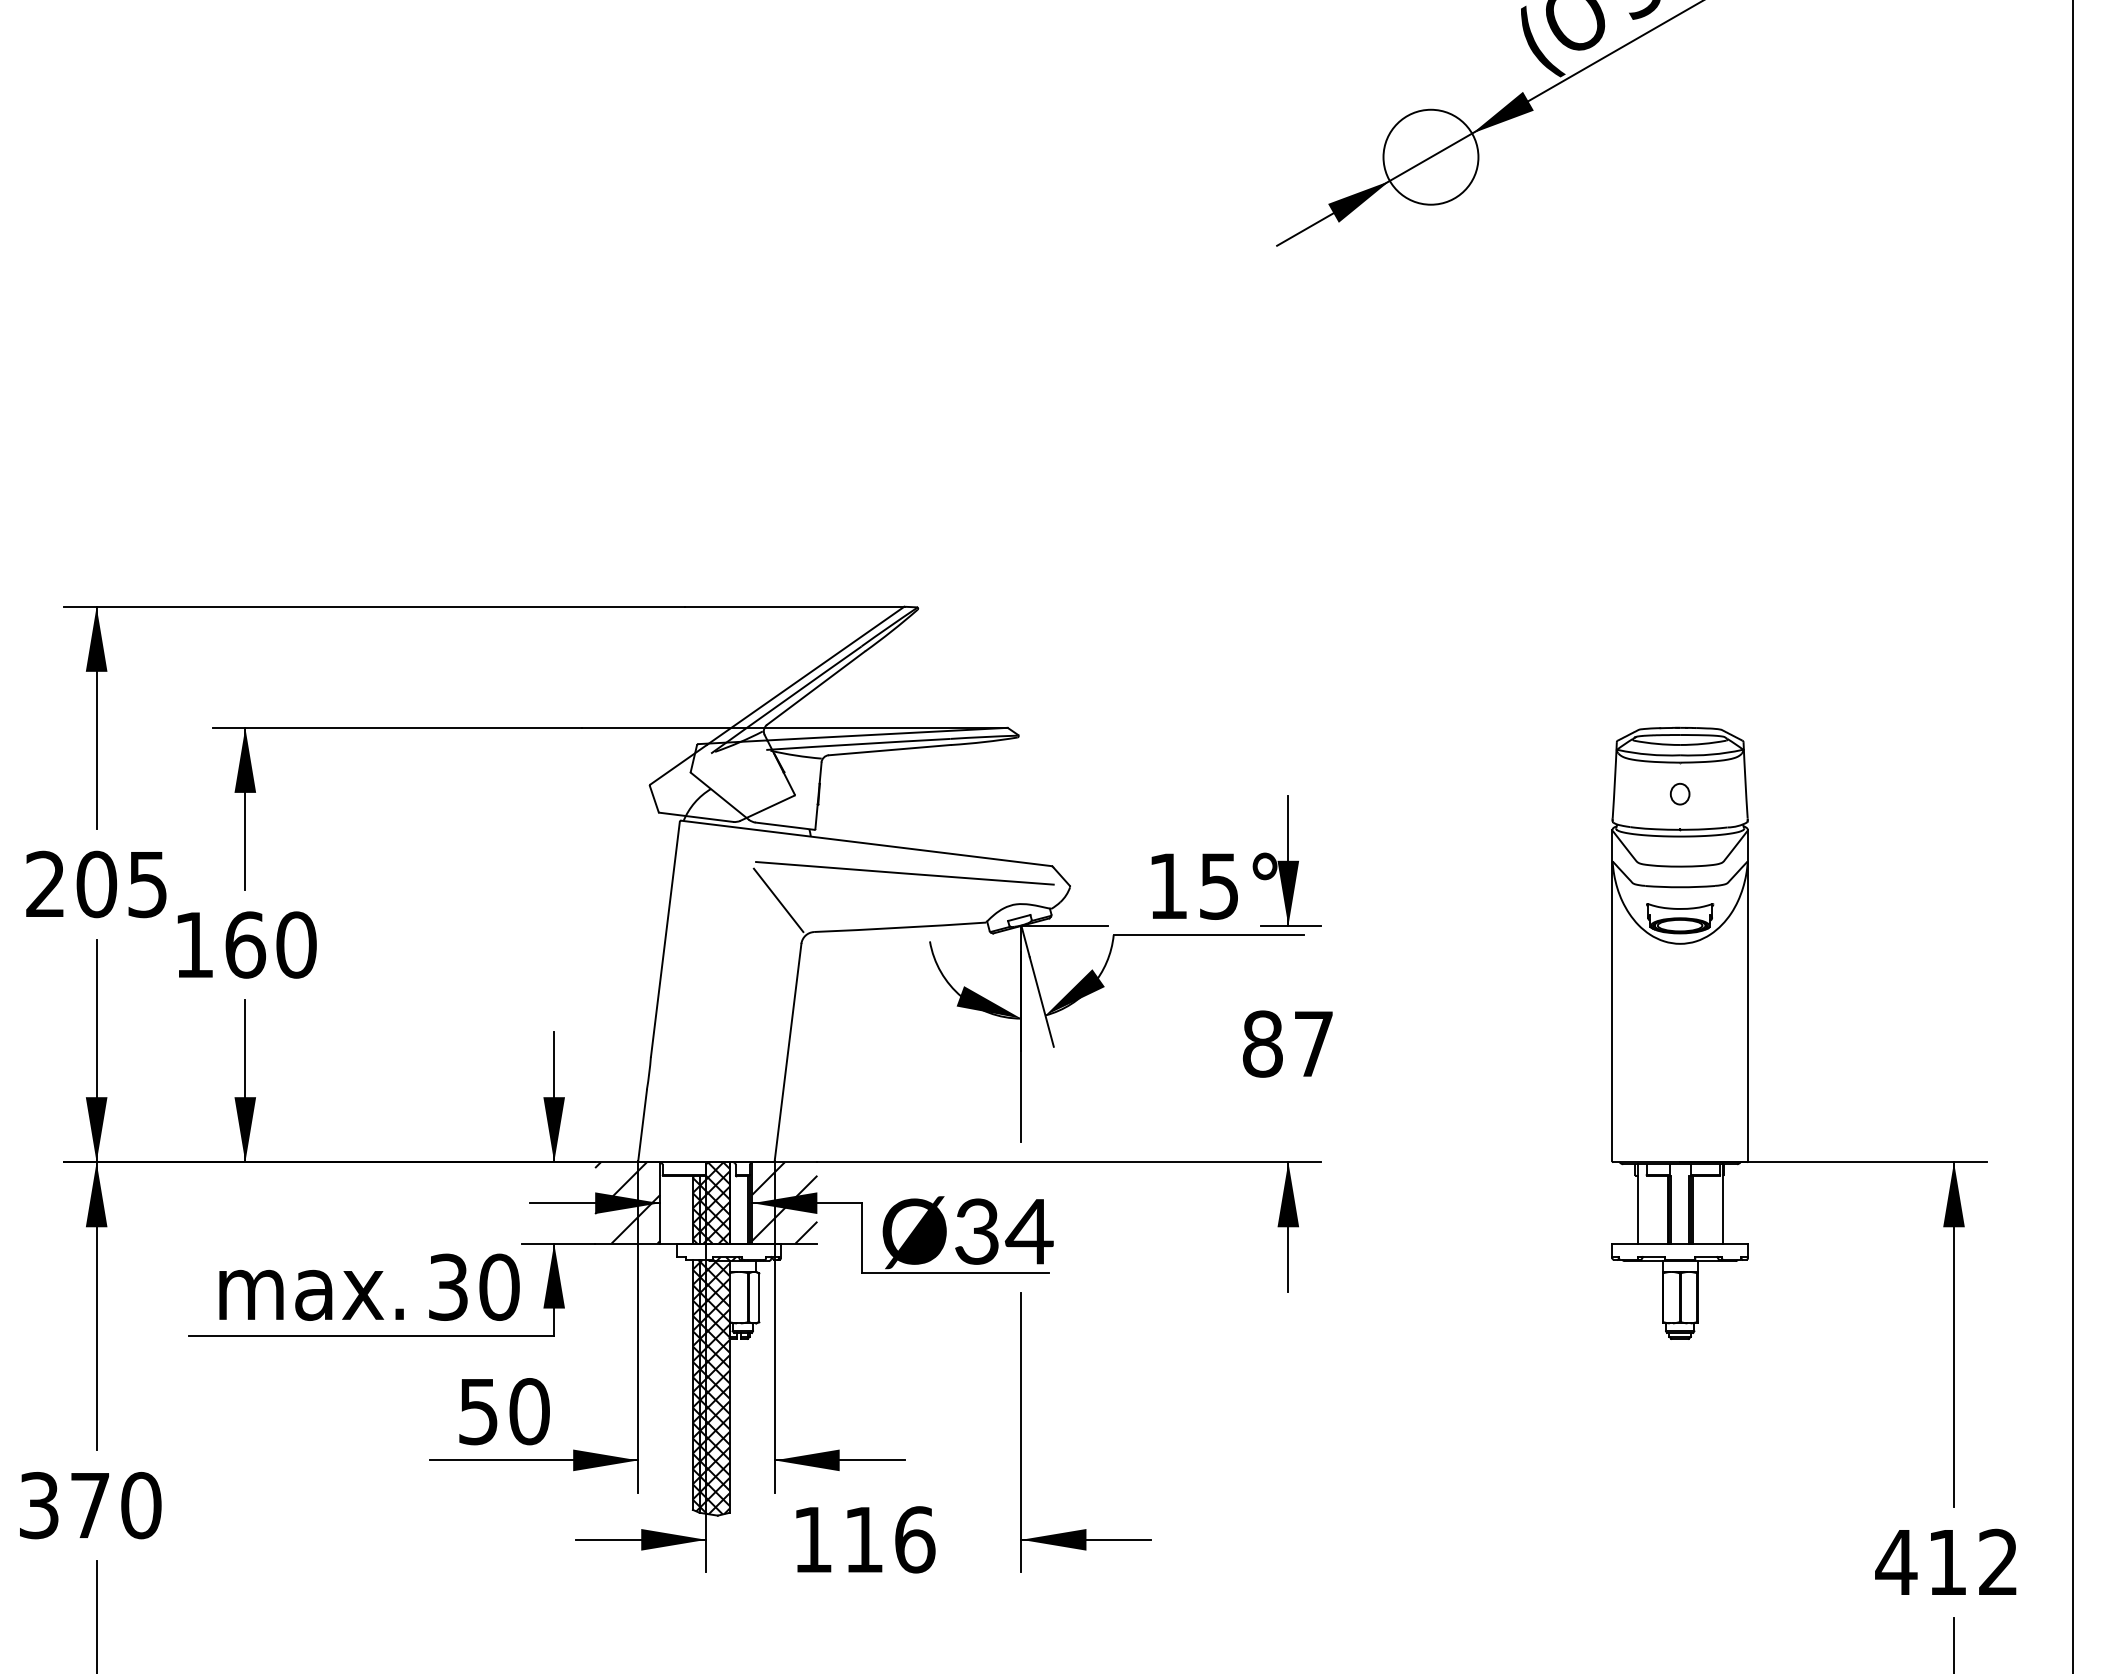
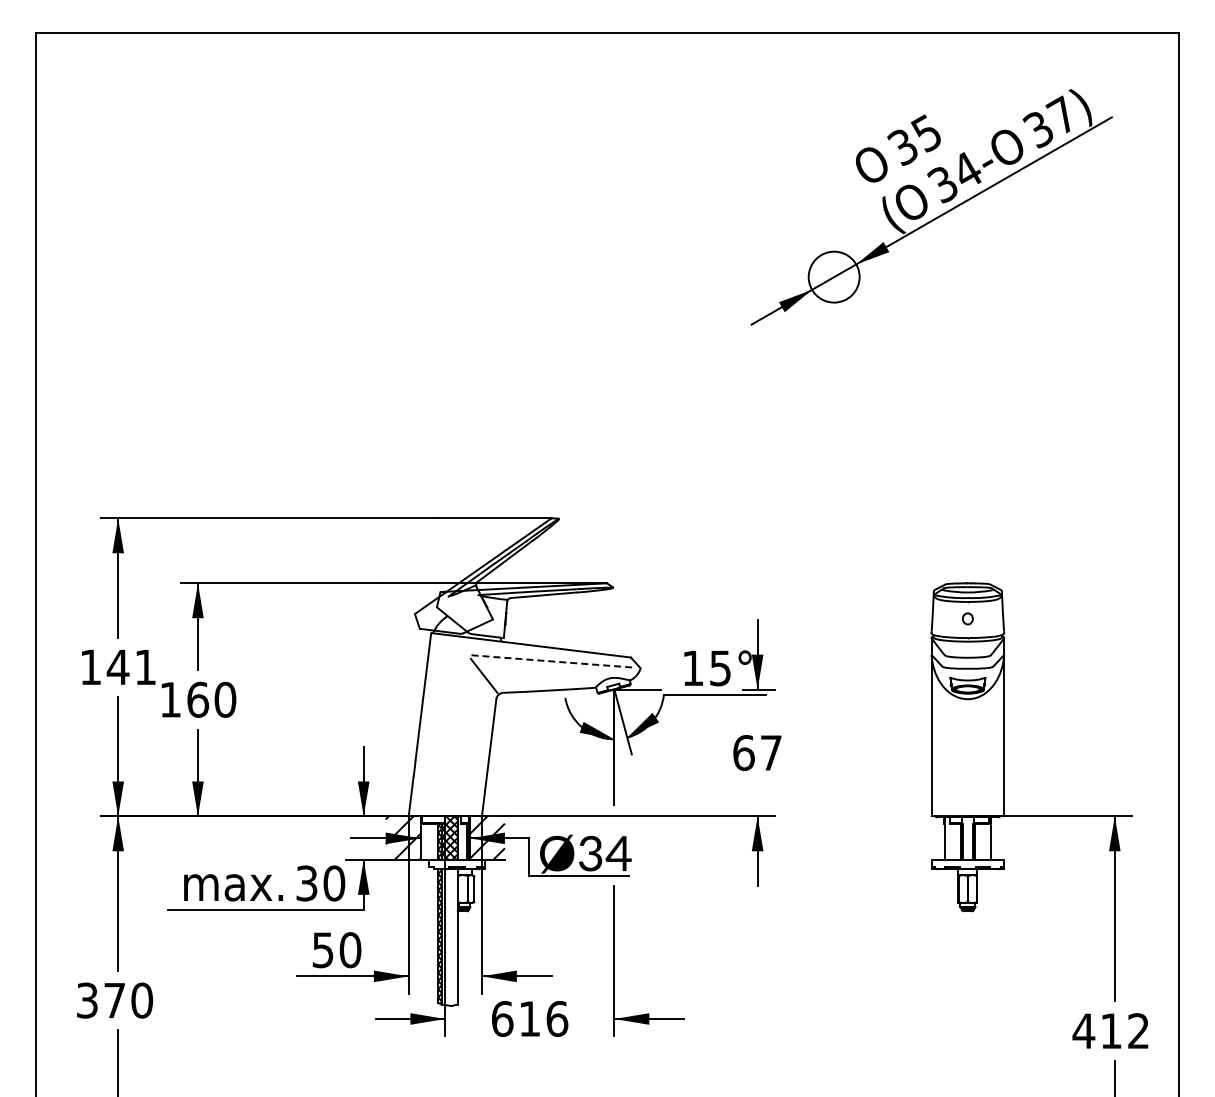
arc: (904, 873) -> (551, 661), solid -> dashed
text: (95, 884) -> (117, 667), 205 -> 141
text: (1261, 1043) -> (743, 752), 87 -> 67
hatch: (732, 1386) -> (459, 936), removed
text: (812, 1538) -> (502, 1018), 116 -> 616

